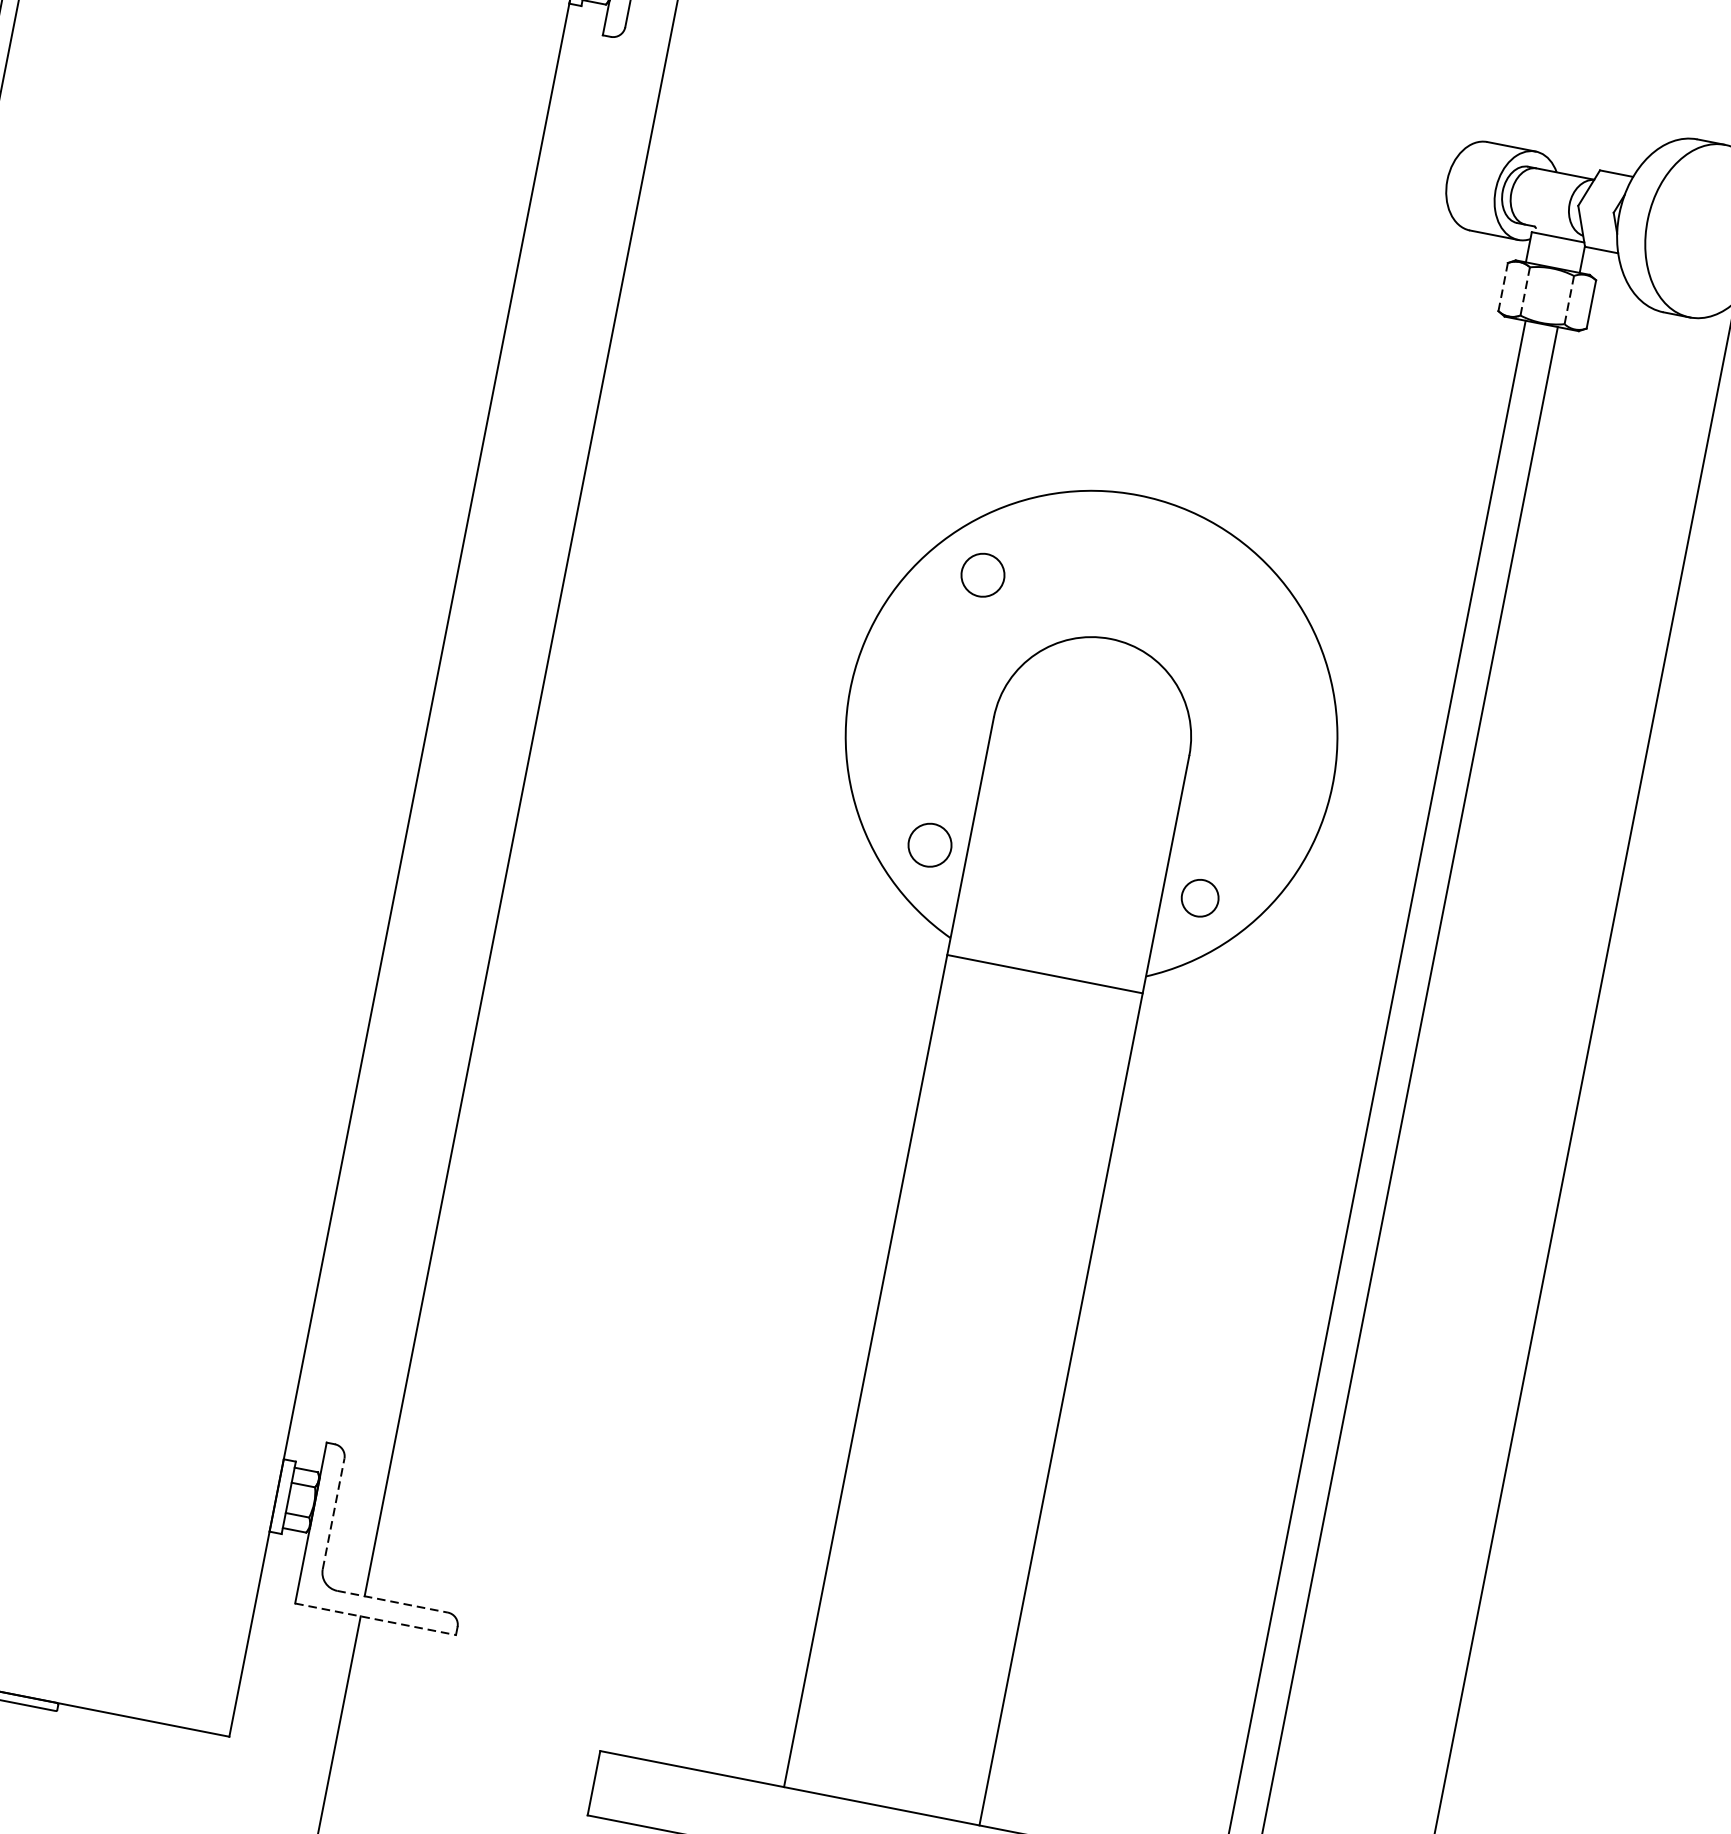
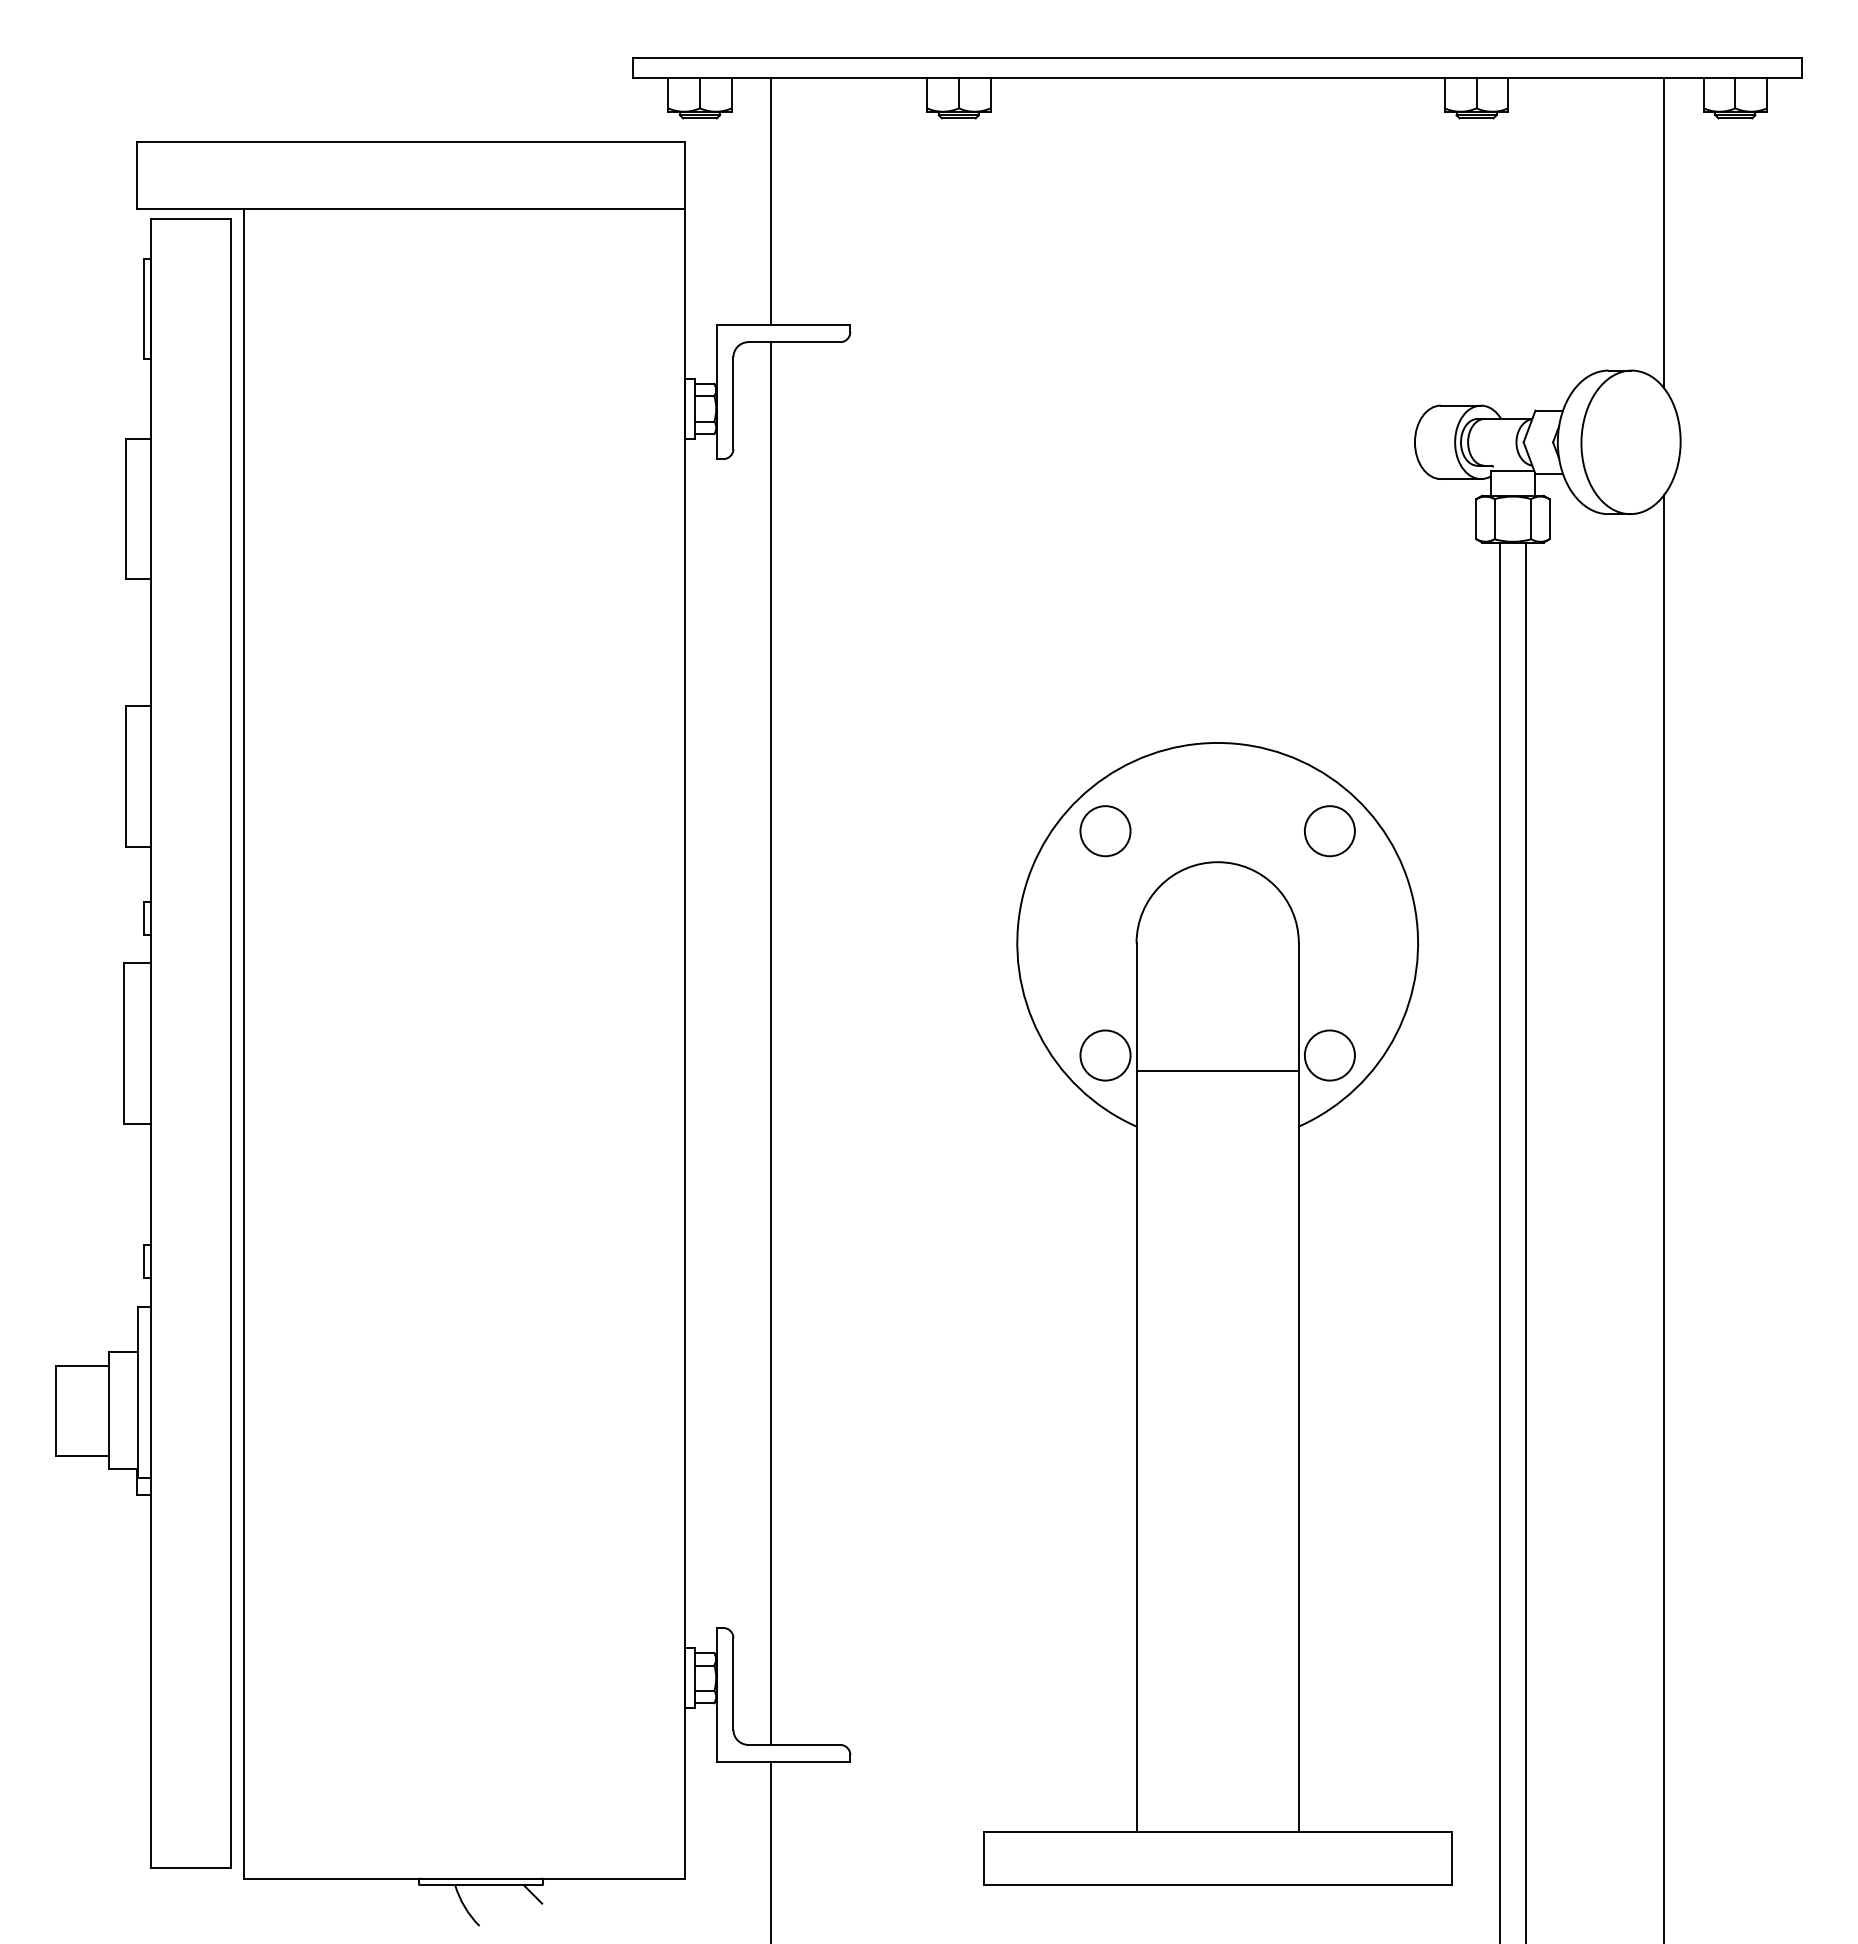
line: (1503, 287) -> (1476, 519), dashed -> solid
line: (1525, 290) -> (1494, 518), dashed -> solid
line: (1569, 299) -> (1531, 518), dashed -> solid
circle: (982, 575) -> (1105, 831), size x1.43
circle: (1252, 628) -> (1329, 831), added
circle: (930, 845) -> (1105, 1055), size x1.43
circle: (1199, 898) -> (1329, 1055), size x1.67
line: (1044, 973) -> (1217, 1070), moved
line: (333, 1513) -> (733, 1683), dashed -> solid
line: (392, 1601) -> (794, 1744), dashed -> solid
line: (375, 1619) -> (783, 1761), dashed -> solid
line: (41, 1719) -> (532, 1894), added

